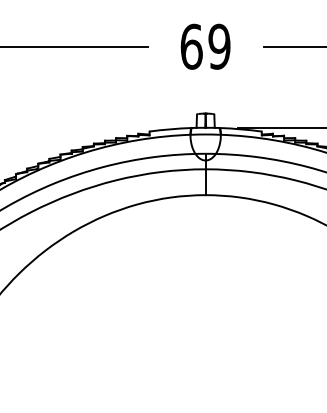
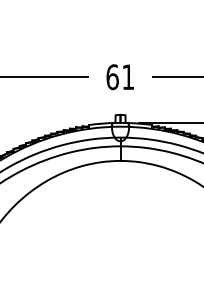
text: (219, 47) -> (128, 77), 69 -> 61

